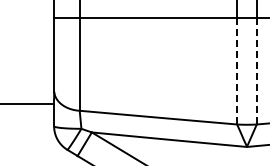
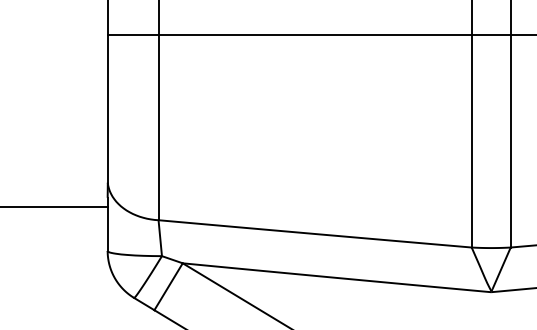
line: (237, 71) -> (472, 142), dashed -> solid
line: (256, 71) -> (510, 142), dashed -> solid

